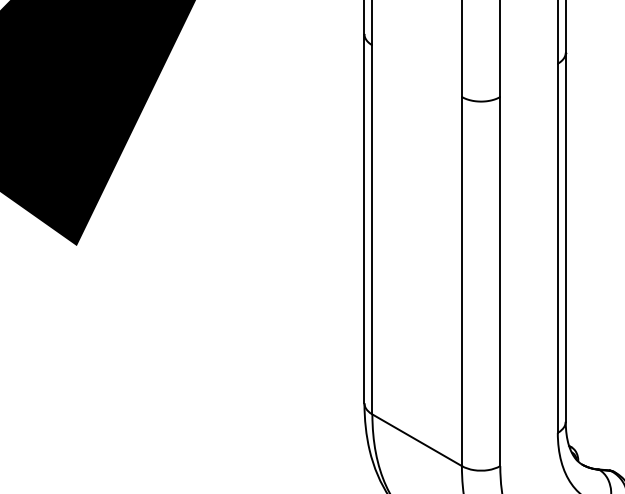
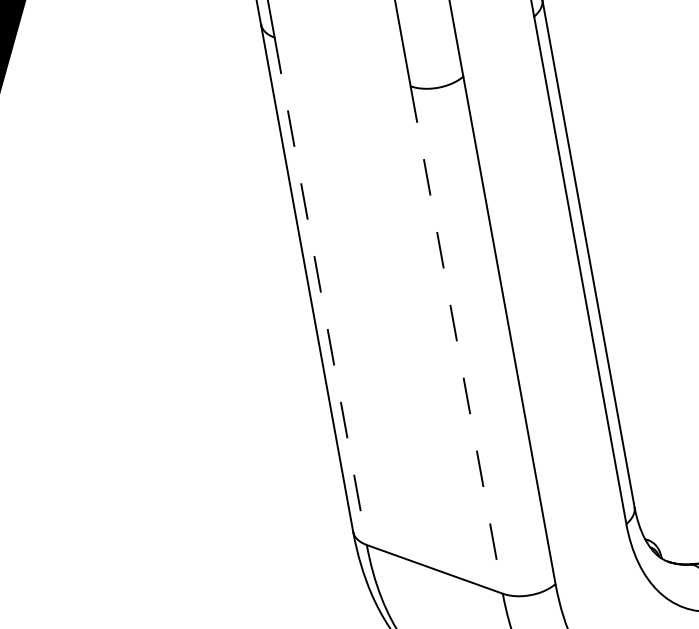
line: (372, 229) -> (320, 290), solid -> dashed
line: (461, 281) -> (456, 340), solid -> dashed

